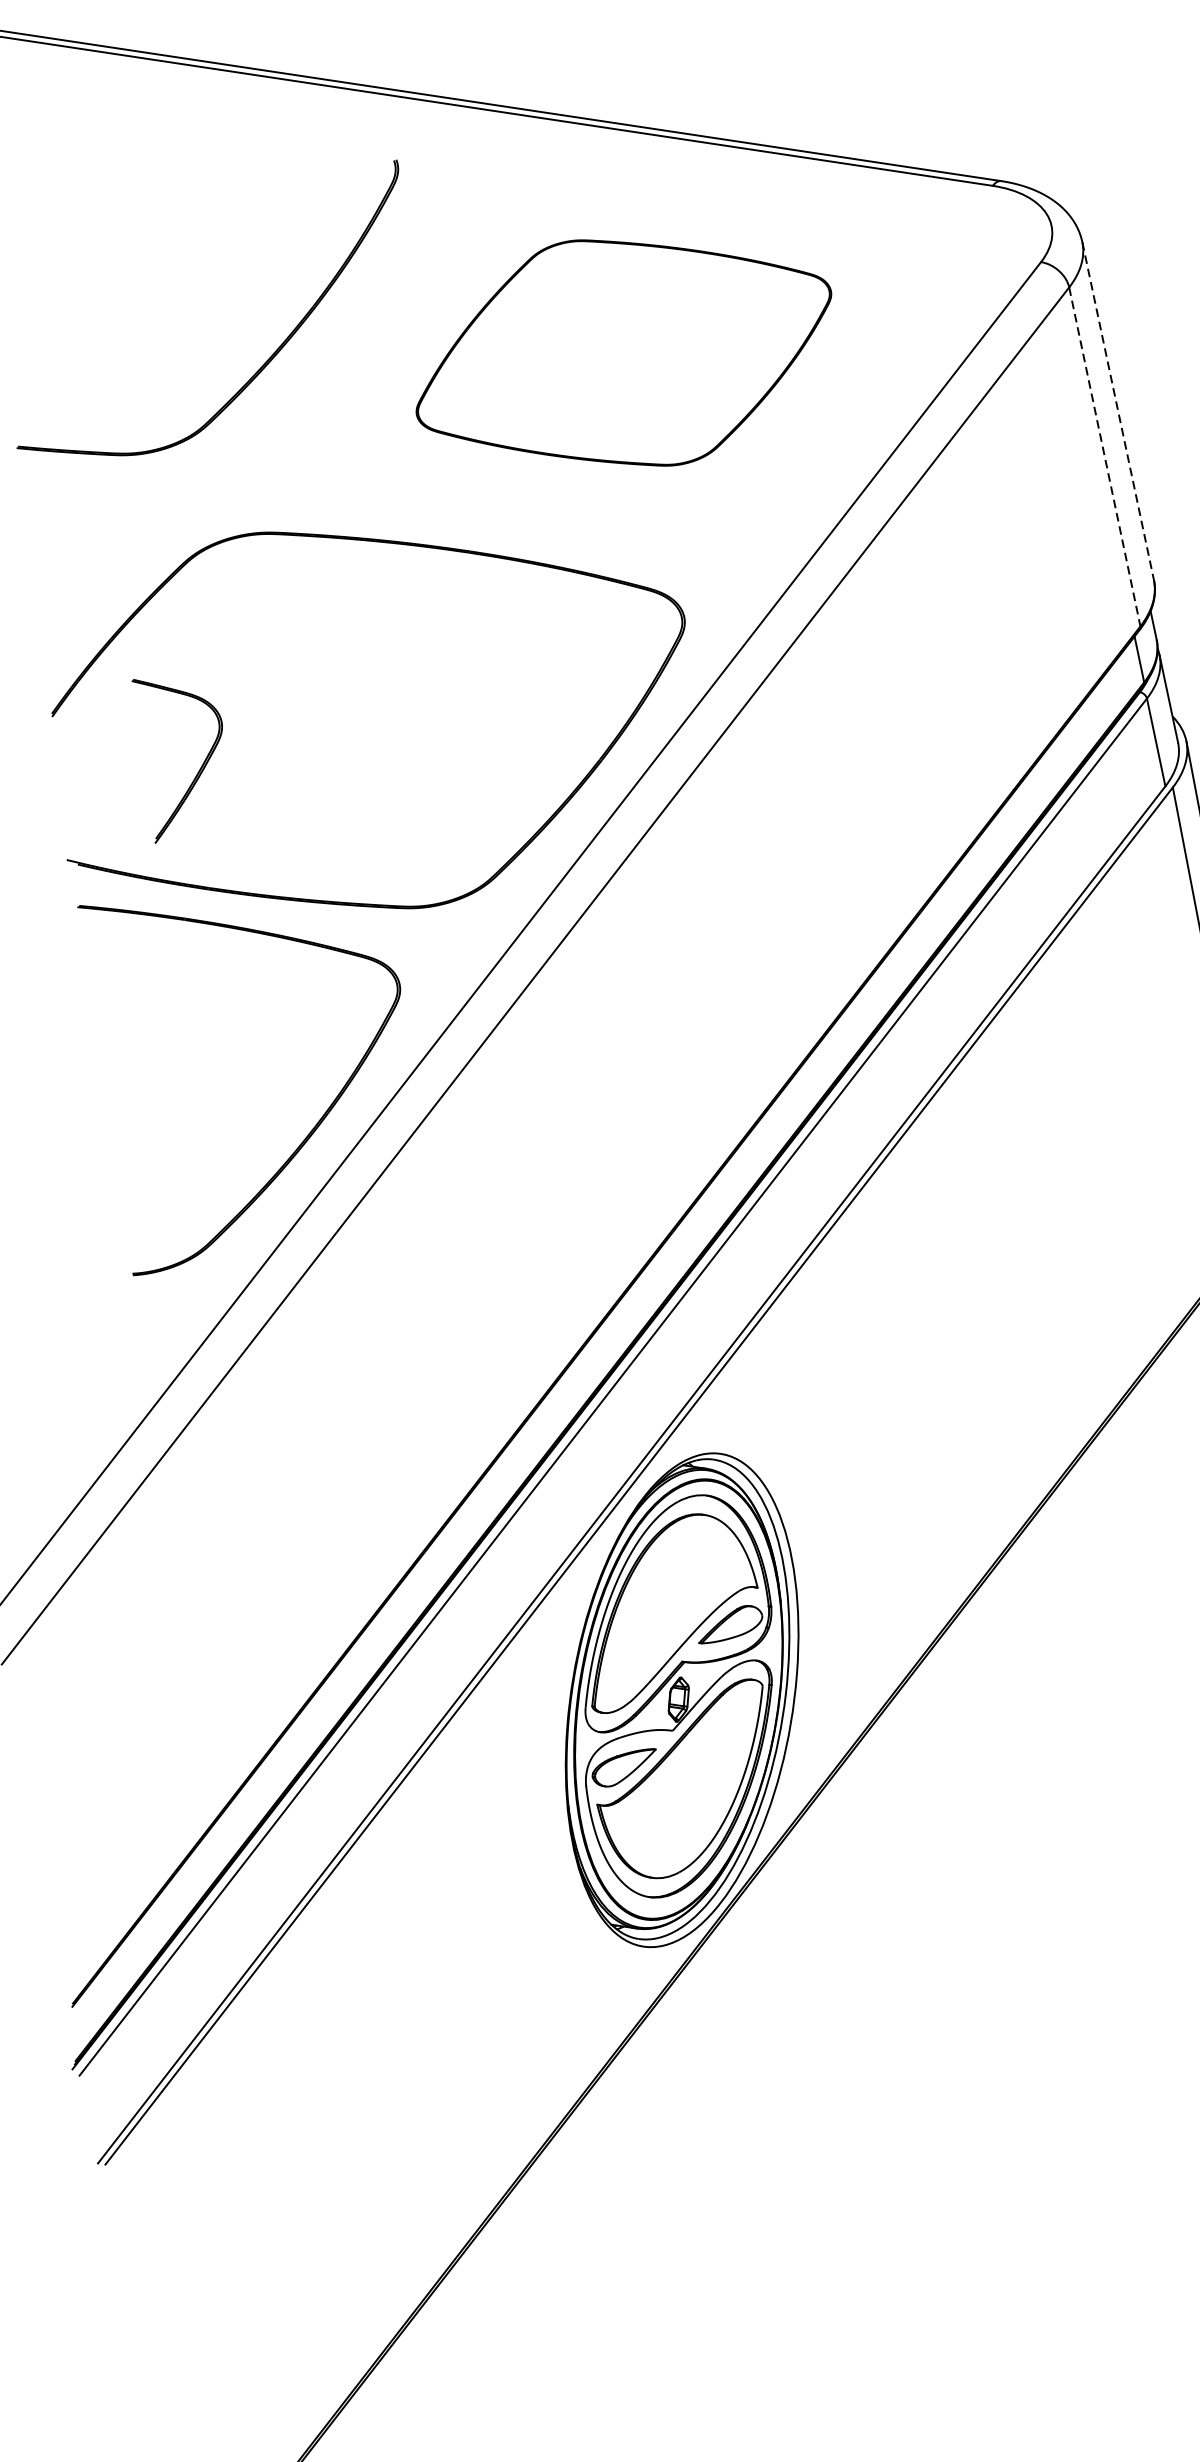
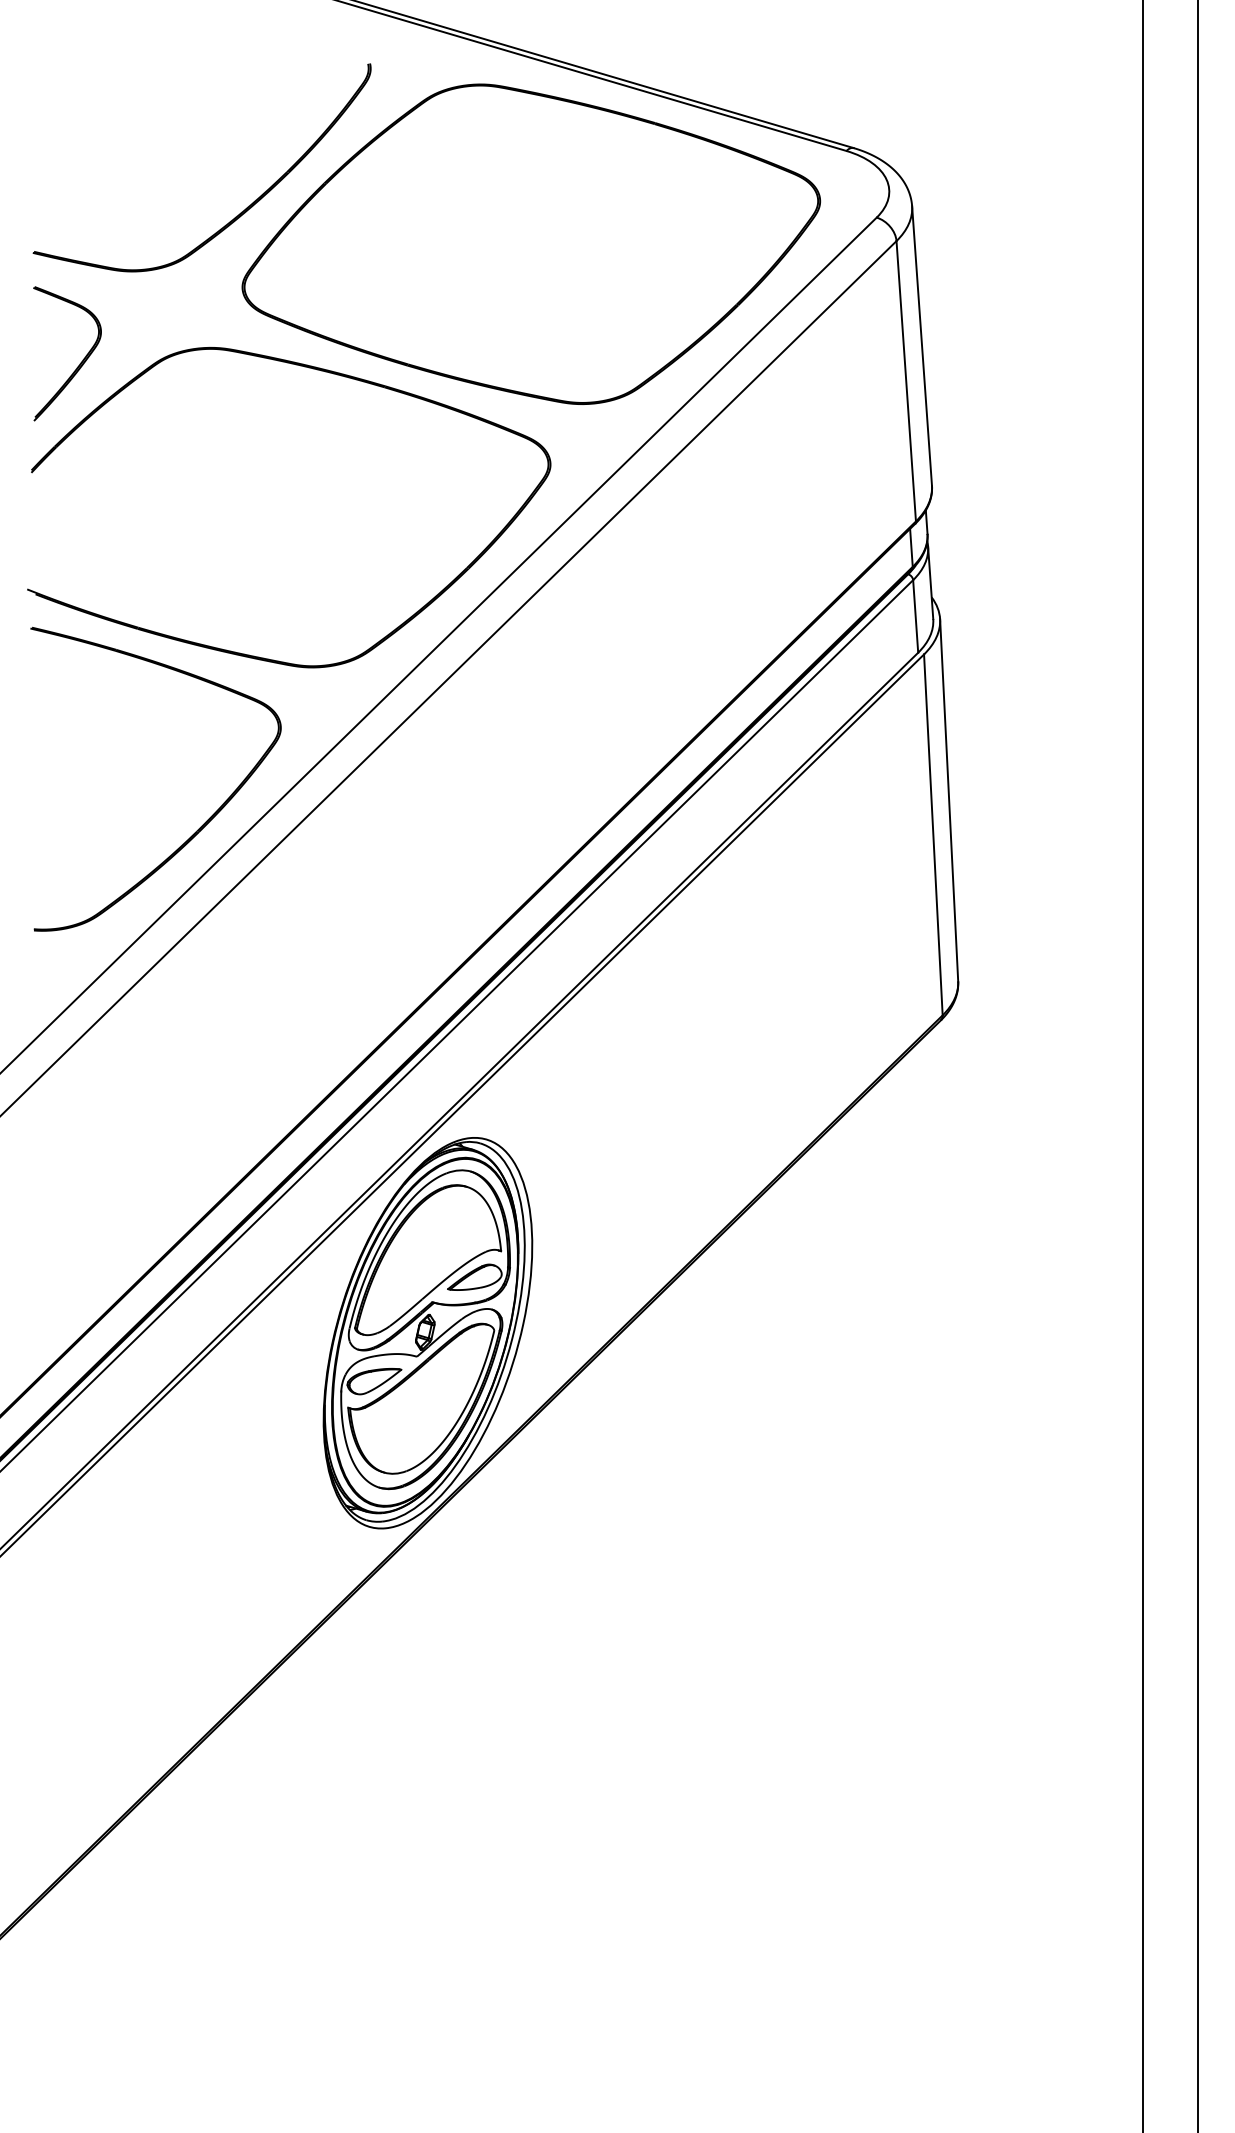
part: (623, 352) -> (531, 243), size x1.67
line: (1118, 411) -> (922, 346), dashed -> solid
line: (1105, 457) -> (906, 381), dashed -> solid
part: (200, 765) -> (79, 363), moved

